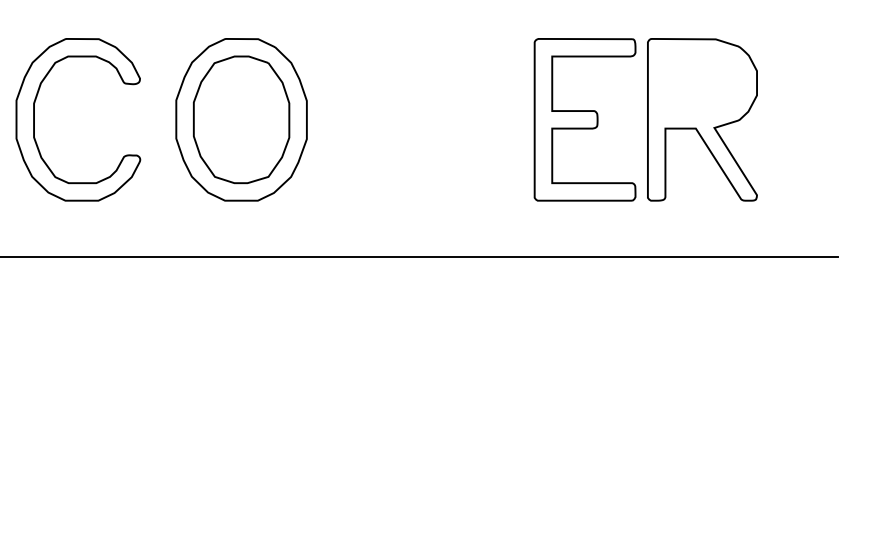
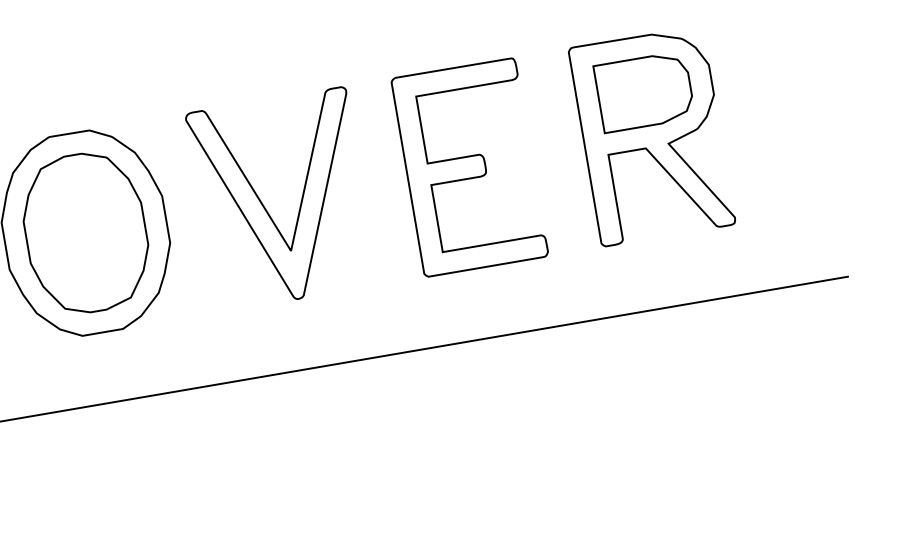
part: (702, 83) -> (644, 91), added
part: (584, 119) -> (469, 167), moved
part: (415, 123) -> (300, 201), added

